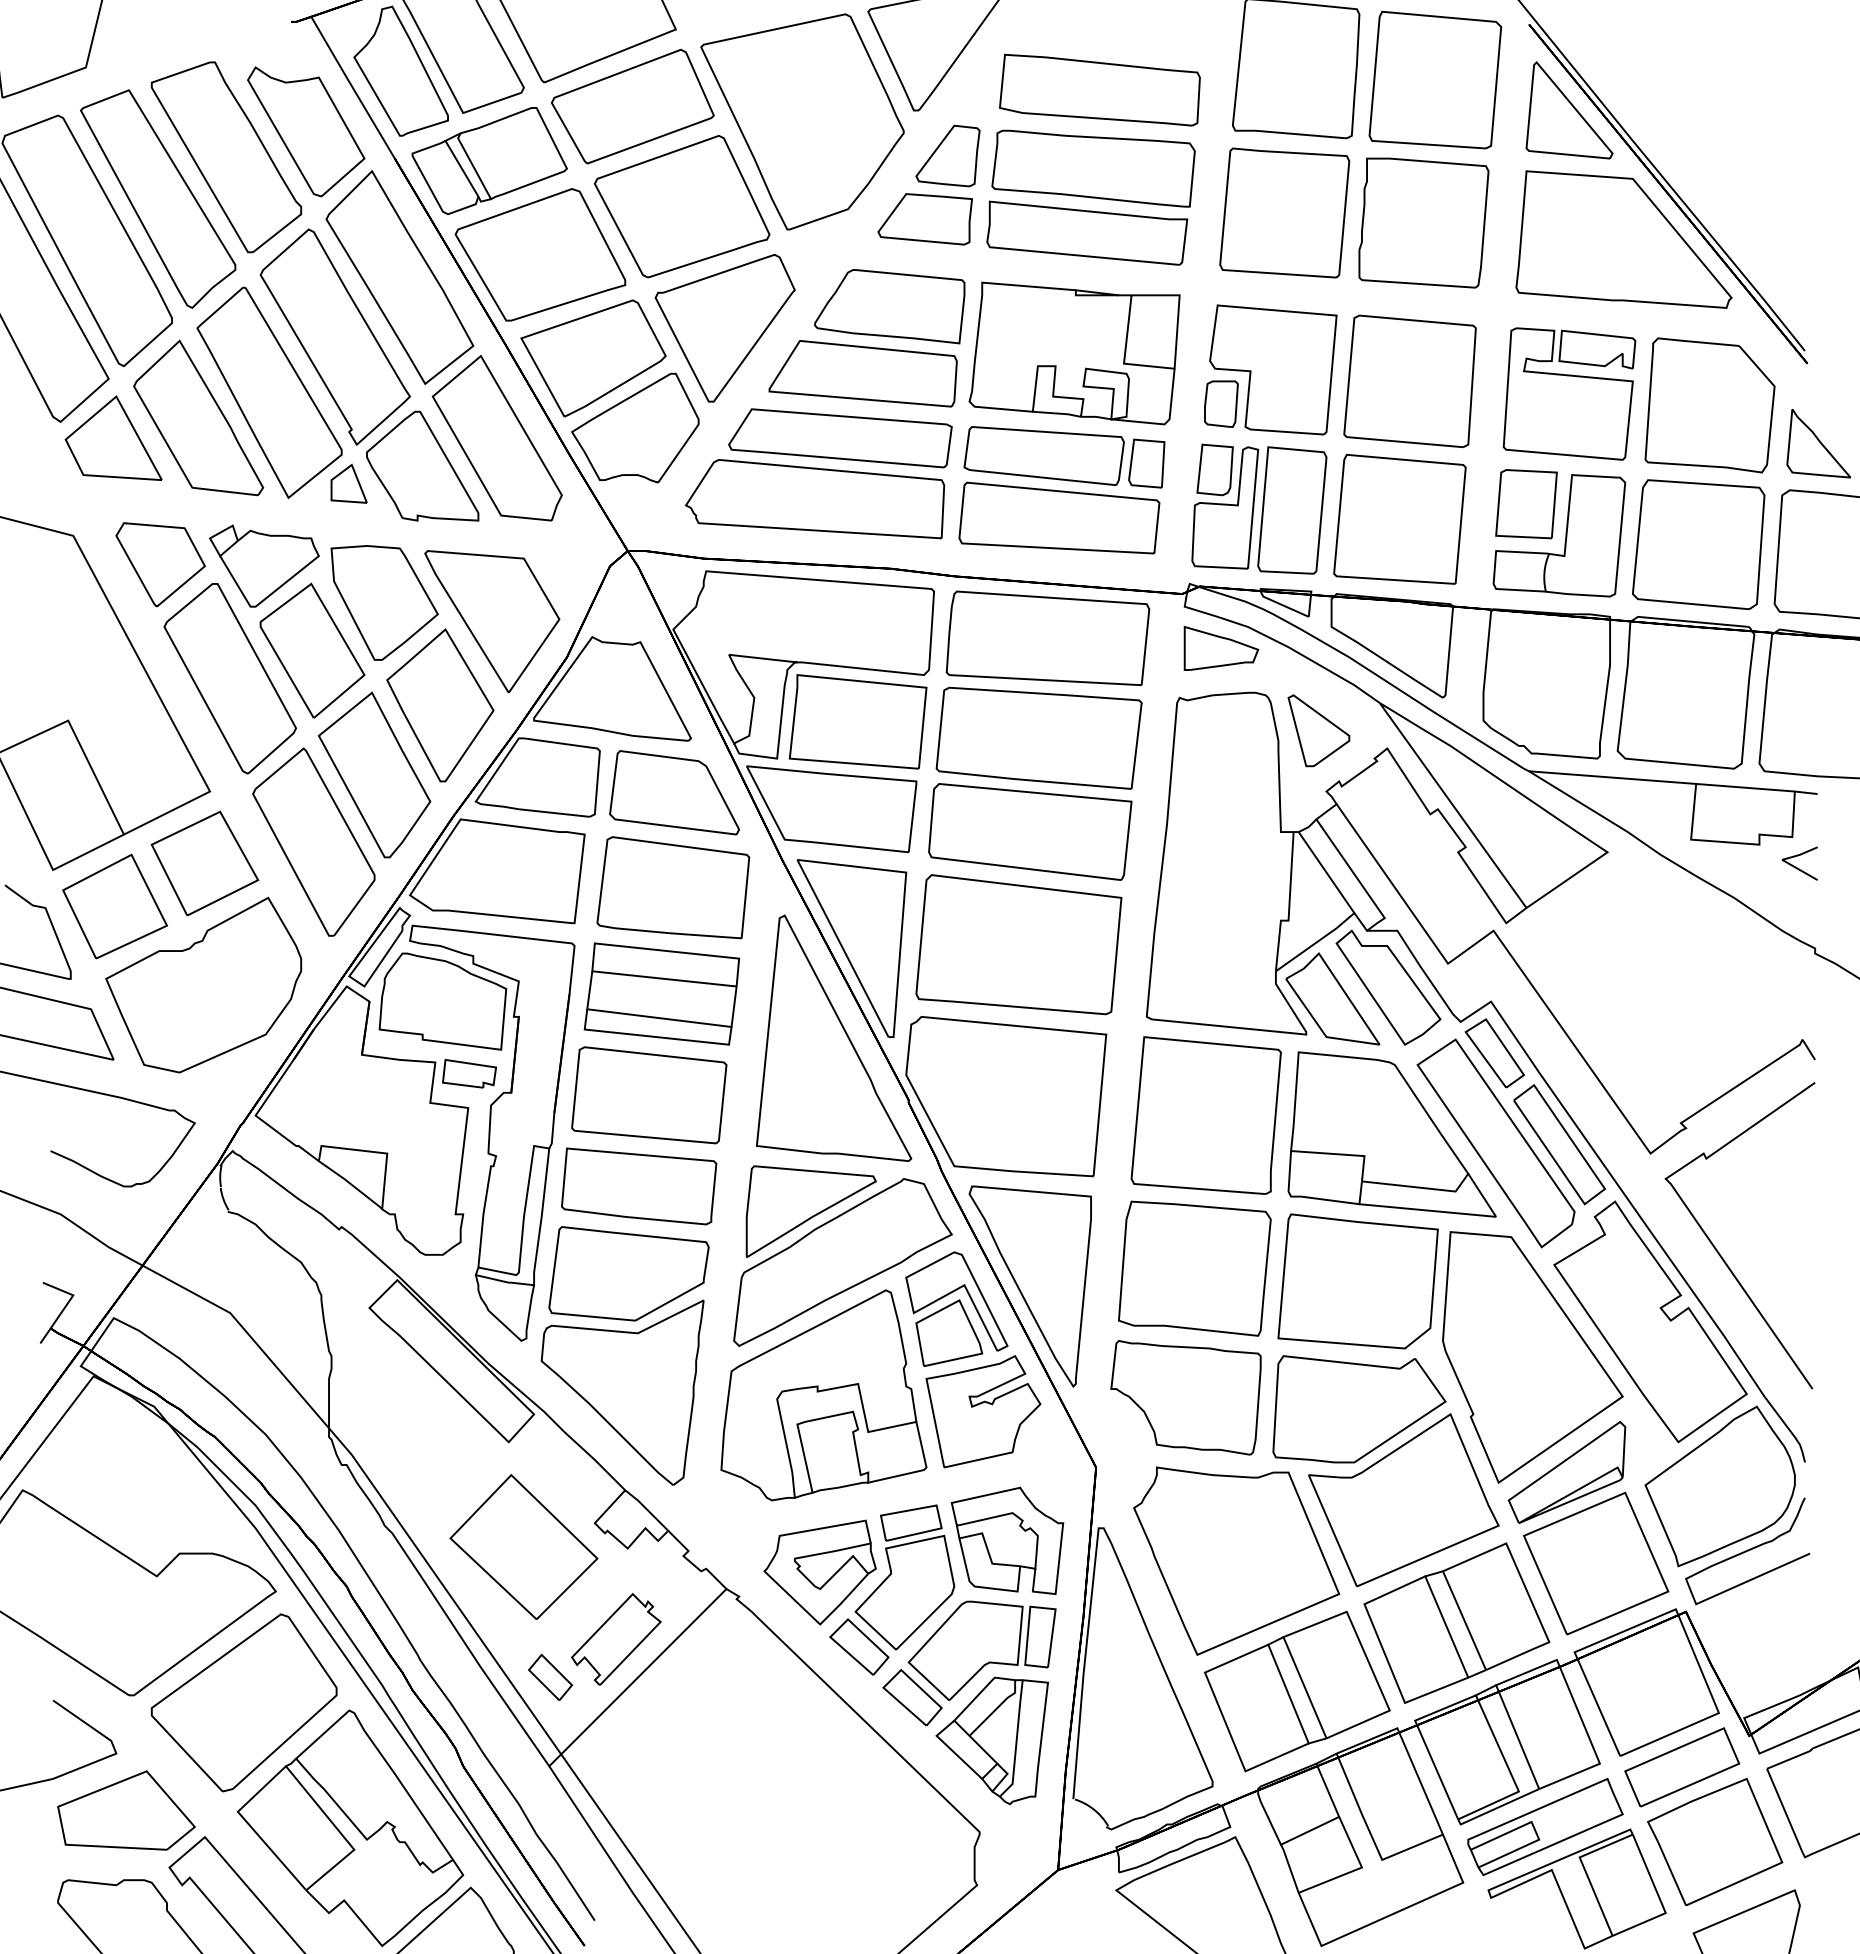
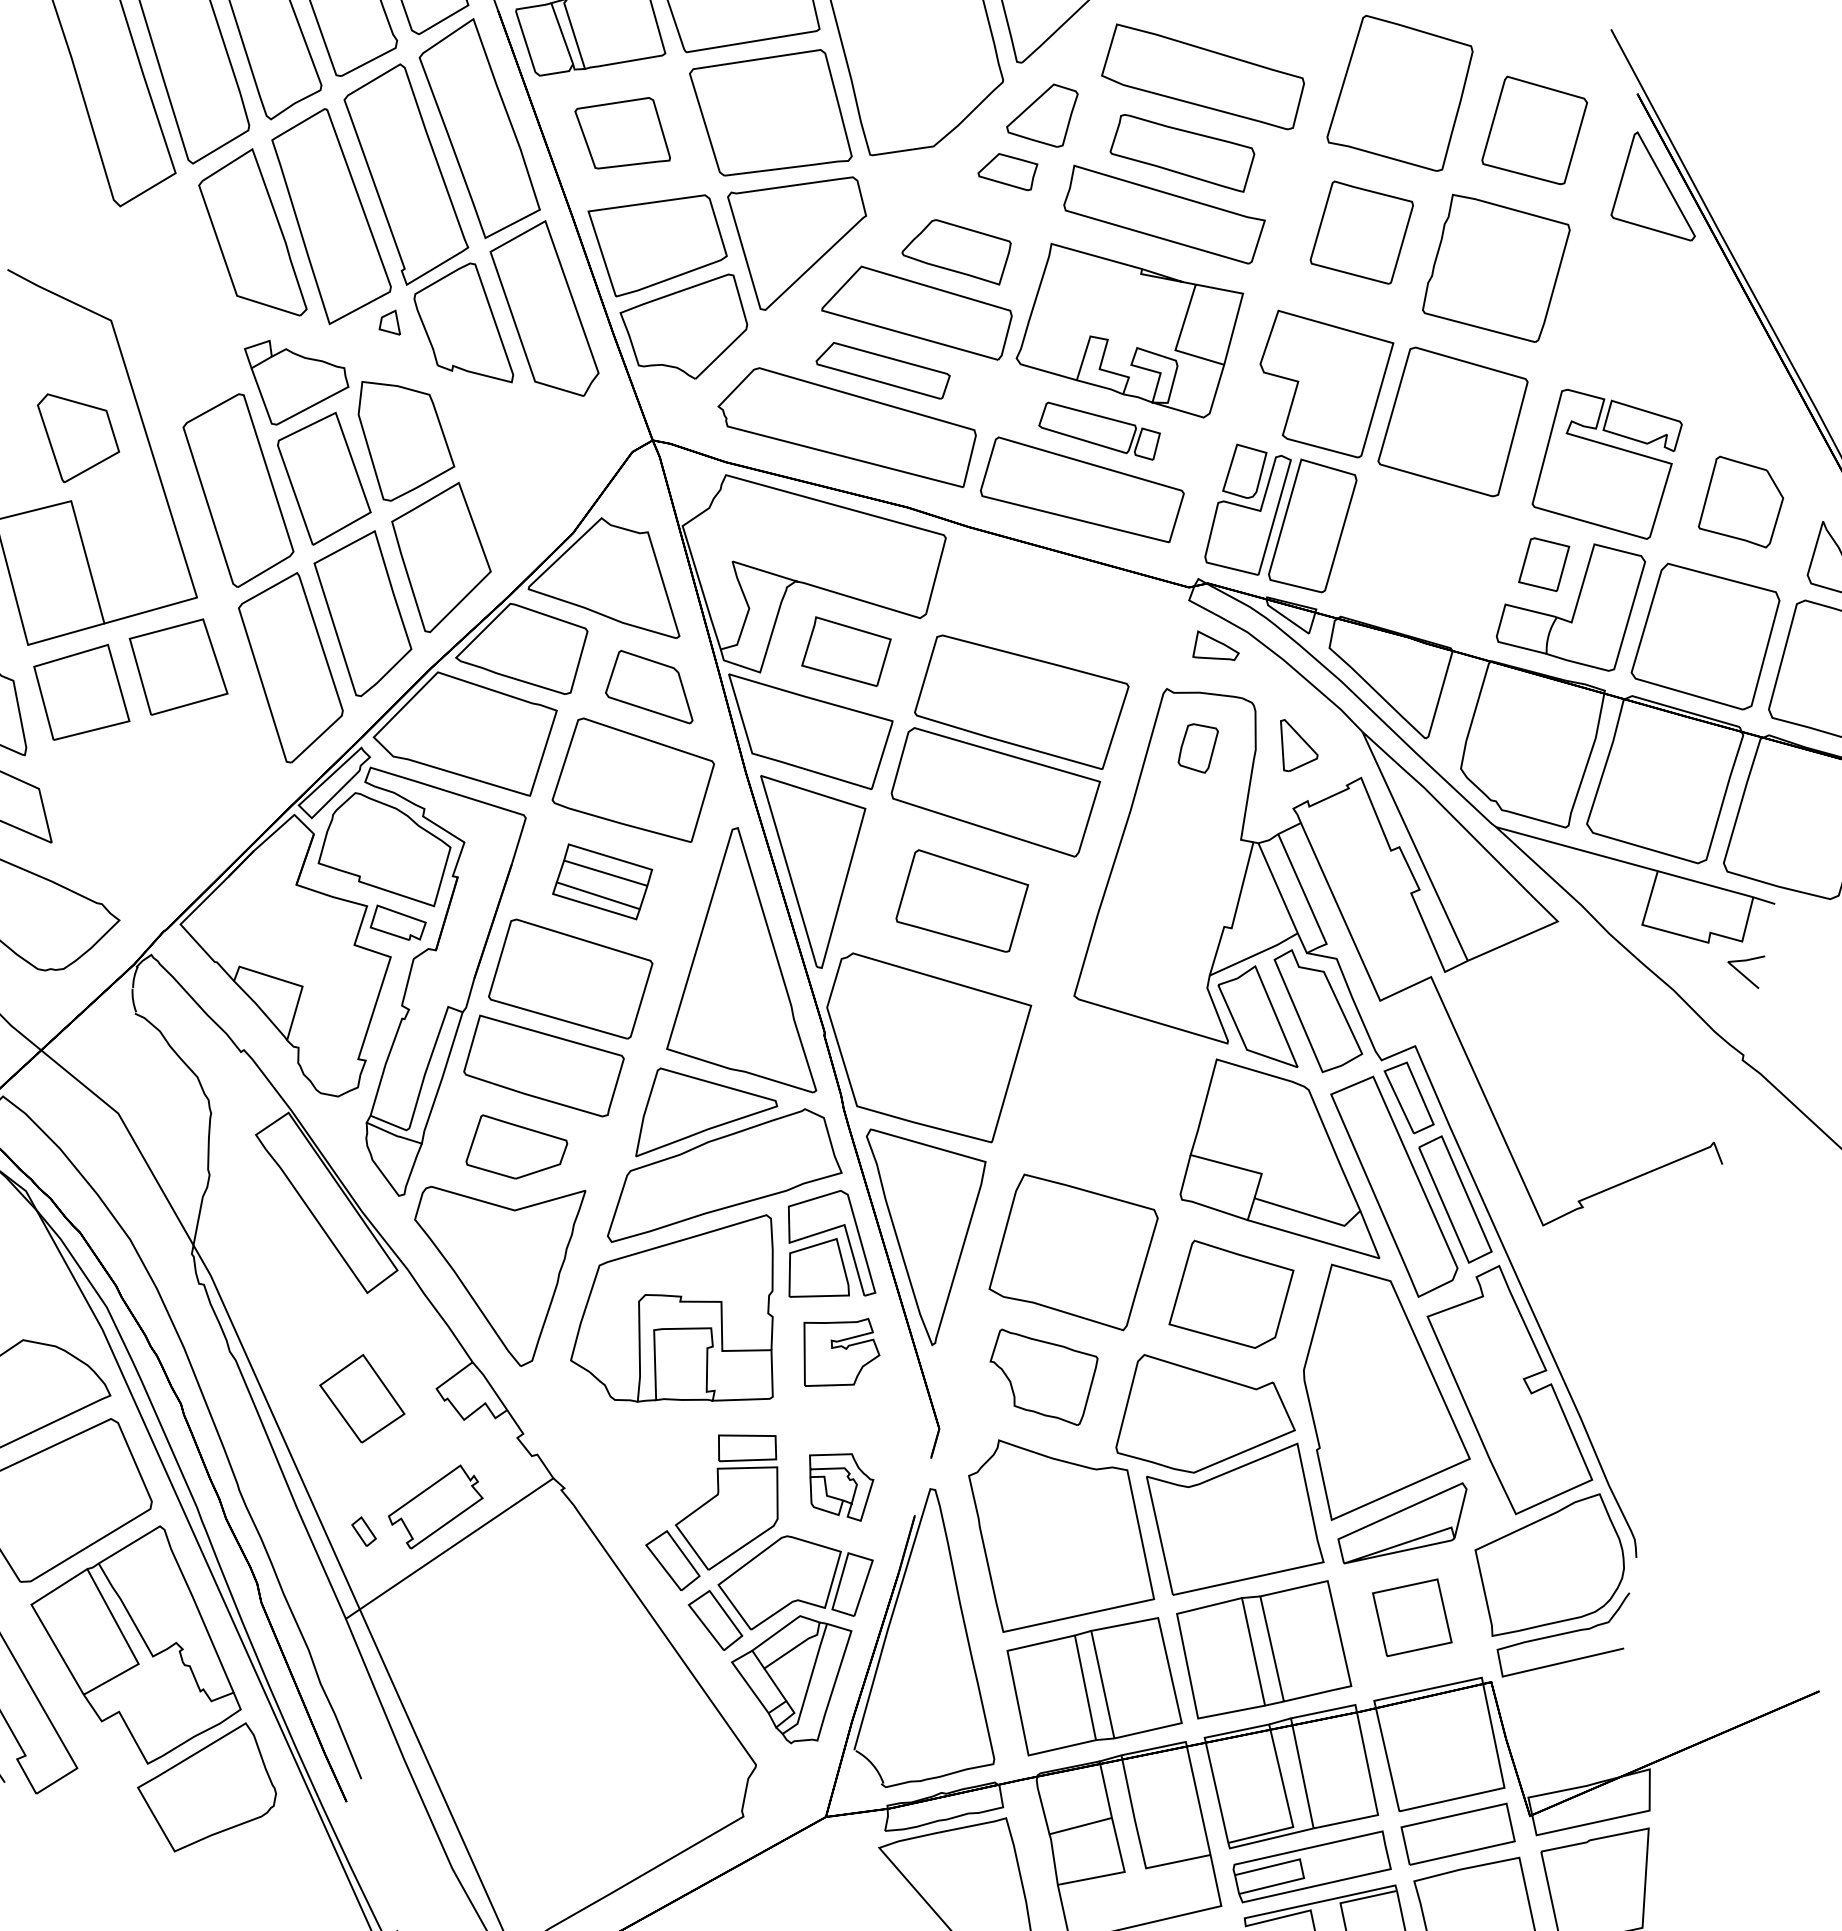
part: (1435, 79) -> (1535, 130), size x0.7
part: (1093, 168) -> (1182, 152), size x0.7
part: (1284, 212) -> (1361, 232), size x0.7
part: (924, 219) -> (1006, 170), size x0.6
part: (1623, 239) -> (1689, 322), removed
part: (540, 254) -> (623, 132), size x0.6
part: (889, 306) -> (956, 249), size x0.7
part: (1221, 403) -> (1198, 747), moved
part: (1709, 405) -> (1742, 502), size x0.6
part: (113, 437) -> (169, 231), removed
part: (840, 438) -> (882, 370), size x0.6
part: (1064, 457) -> (1099, 431), size x0.6
part: (348, 483) -> (391, 321), size x0.6
part: (1526, 504) -> (1544, 564), size x0.7
part: (1399, 518) -> (1416, 554), removed
part: (160, 564) -> (75, 441), moved
part: (492, 621) -> (506, 484), removed
part: (1047, 637) -> (1048, 604), removed
part: (1221, 648) -> (1217, 648), size x0.6
part: (857, 721) -> (846, 651), size x0.6
part: (1318, 730) -> (1297, 747), size x0.7
part: (674, 792) -> (652, 686), size x0.7
part: (1018, 944) -> (962, 900), size x0.6
part: (203, 984) -> (154, 785), removed
part: (661, 993) -> (602, 881), size x0.6
part: (1205, 1115) -> (1113, 1103), removed
curve: (1717, 1249) -> (1590, 1332), removed
part: (628, 1273) -> (516, 1149), size x0.6
part: (1357, 1281) -> (1231, 1295), size x0.7
part: (1185, 1397) -> (1040, 1377), size x0.7
part: (983, 1411) -> (839, 1352), size x0.7
line: (1096, 1467) -> (939, 1428), solid -> dashed
part: (1007, 1540) -> (838, 1483), size x0.6
part: (523, 1546) -> (362, 1398), size x0.6
part: (1596, 1563) -> (1412, 1617), size x0.6
part: (819, 1572) -> (647, 1479), removed
part: (550, 1676) -> (364, 1530), size x0.6

